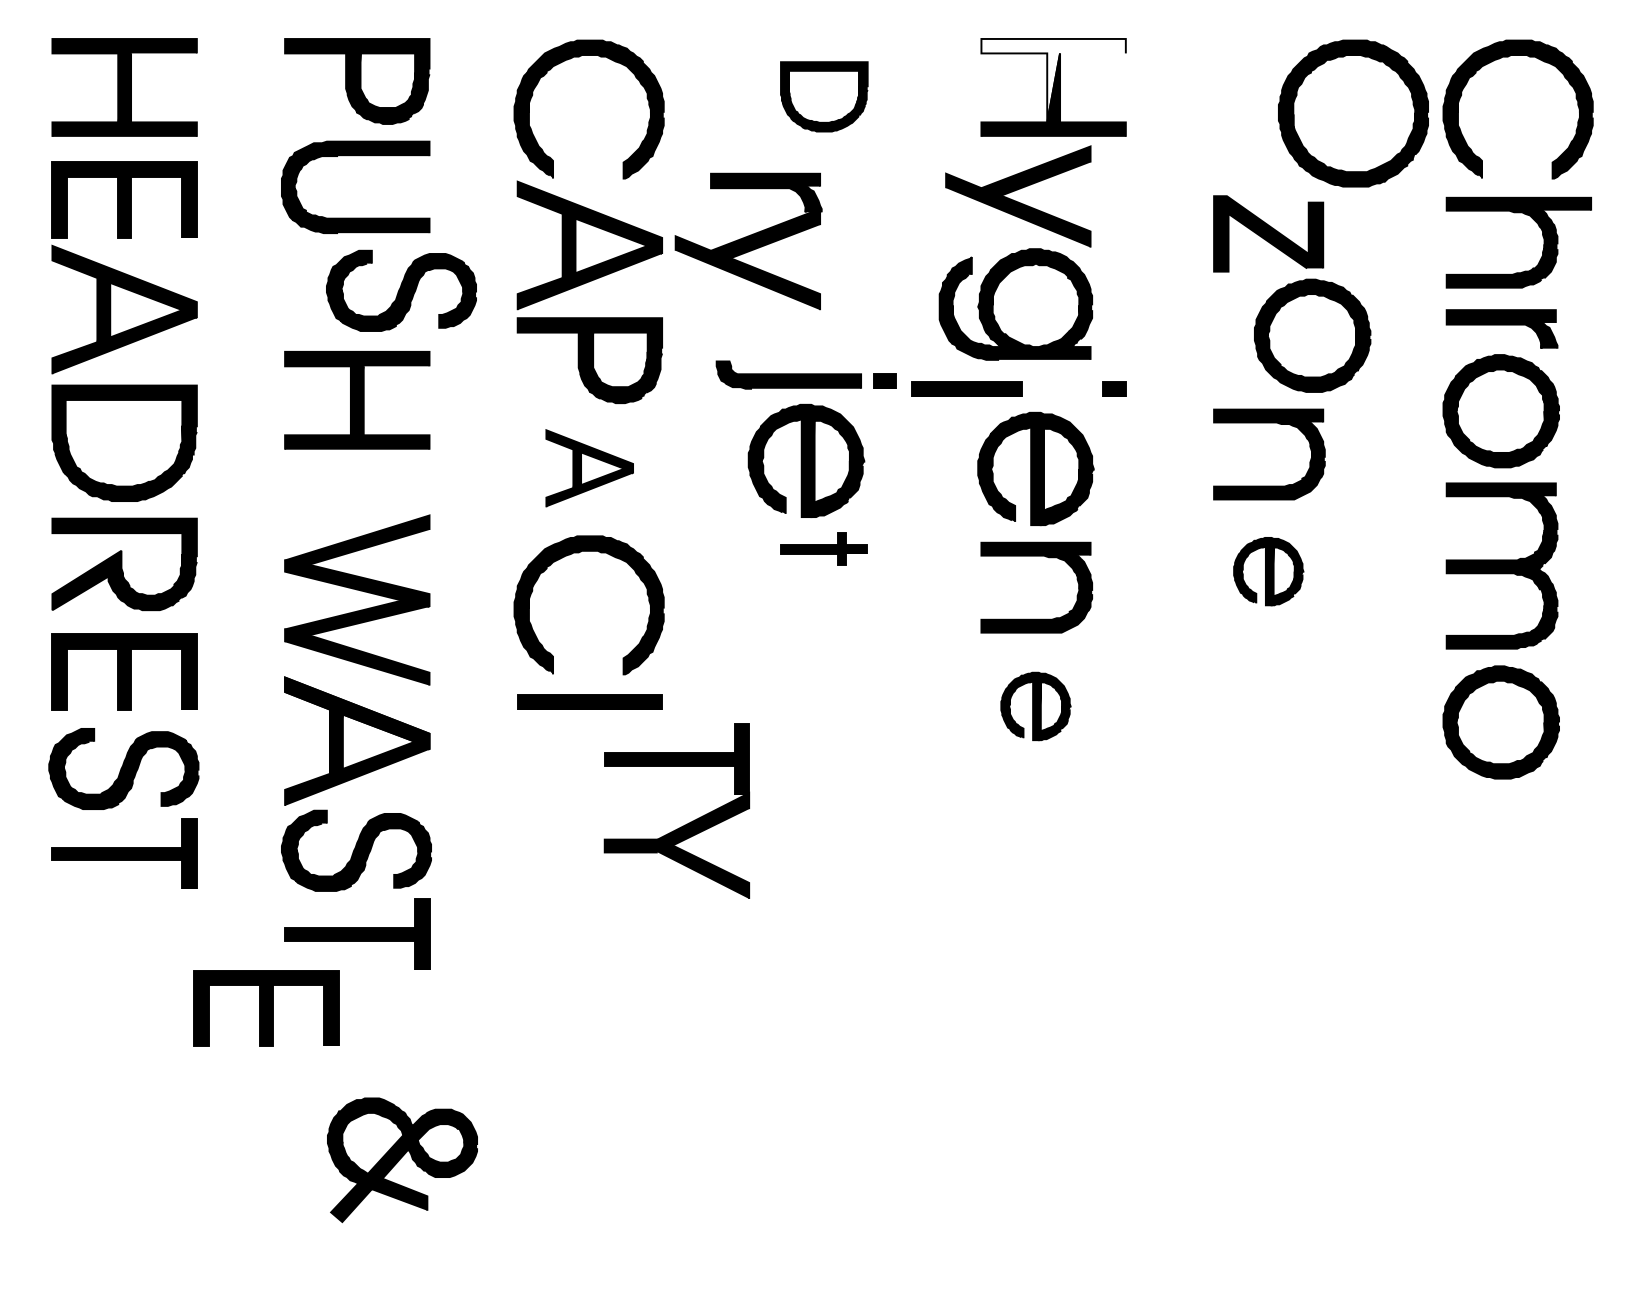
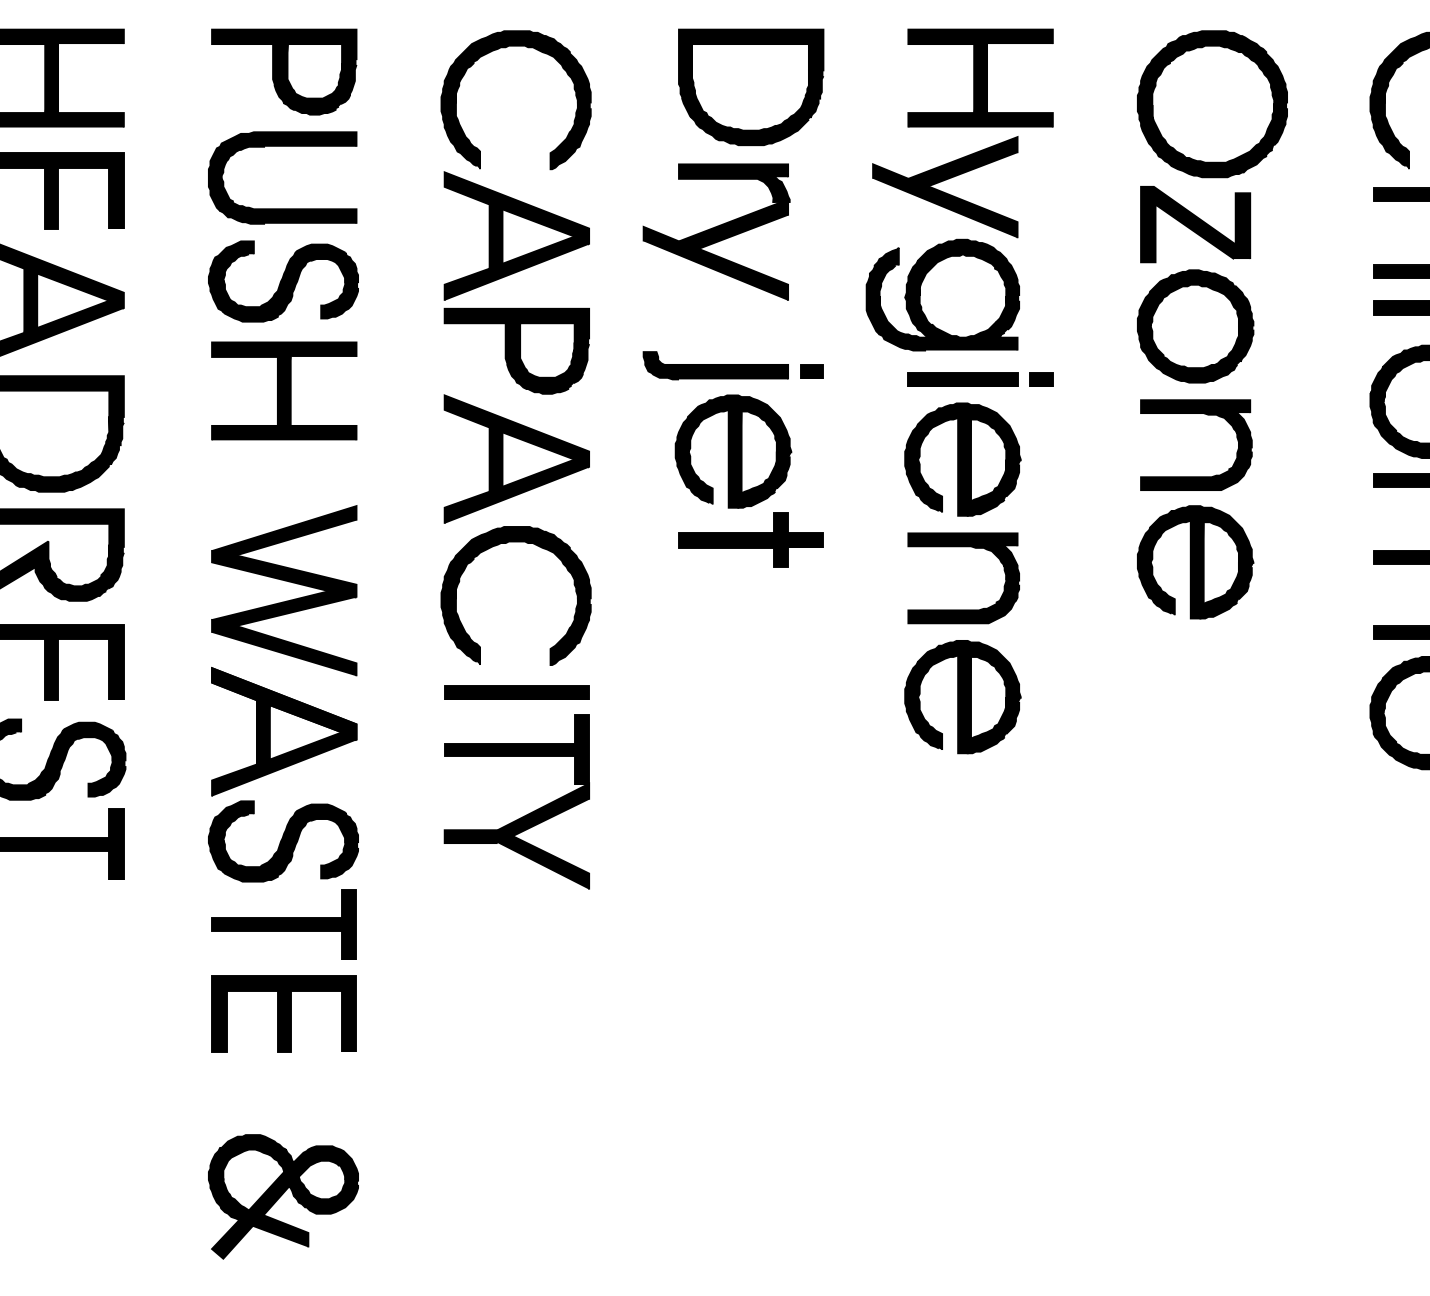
fill: (1053, 80) -> (980, 71), added
part: (824, 96) -> (751, 87), size x1.67
part: (1353, 113) -> (1212, 104), moved
part: (748, 241) -> (716, 232), moved
part: (401, 290) -> (283, 281), moved
part: (1312, 335) -> (1195, 326), moved
part: (966, 388) -> (962, 379), moved
part: (589, 468) -> (516, 459), size x1.67
part: (823, 548) -> (750, 539), size x1.67
part: (1268, 571) -> (1195, 562), size x1.67
part: (1035, 706) -> (962, 697), size x1.67
part: (684, 824) -> (524, 815), moved
part: (266, 1008) -> (284, 1014), moved
part: (402, 1160) -> (283, 1197), moved

